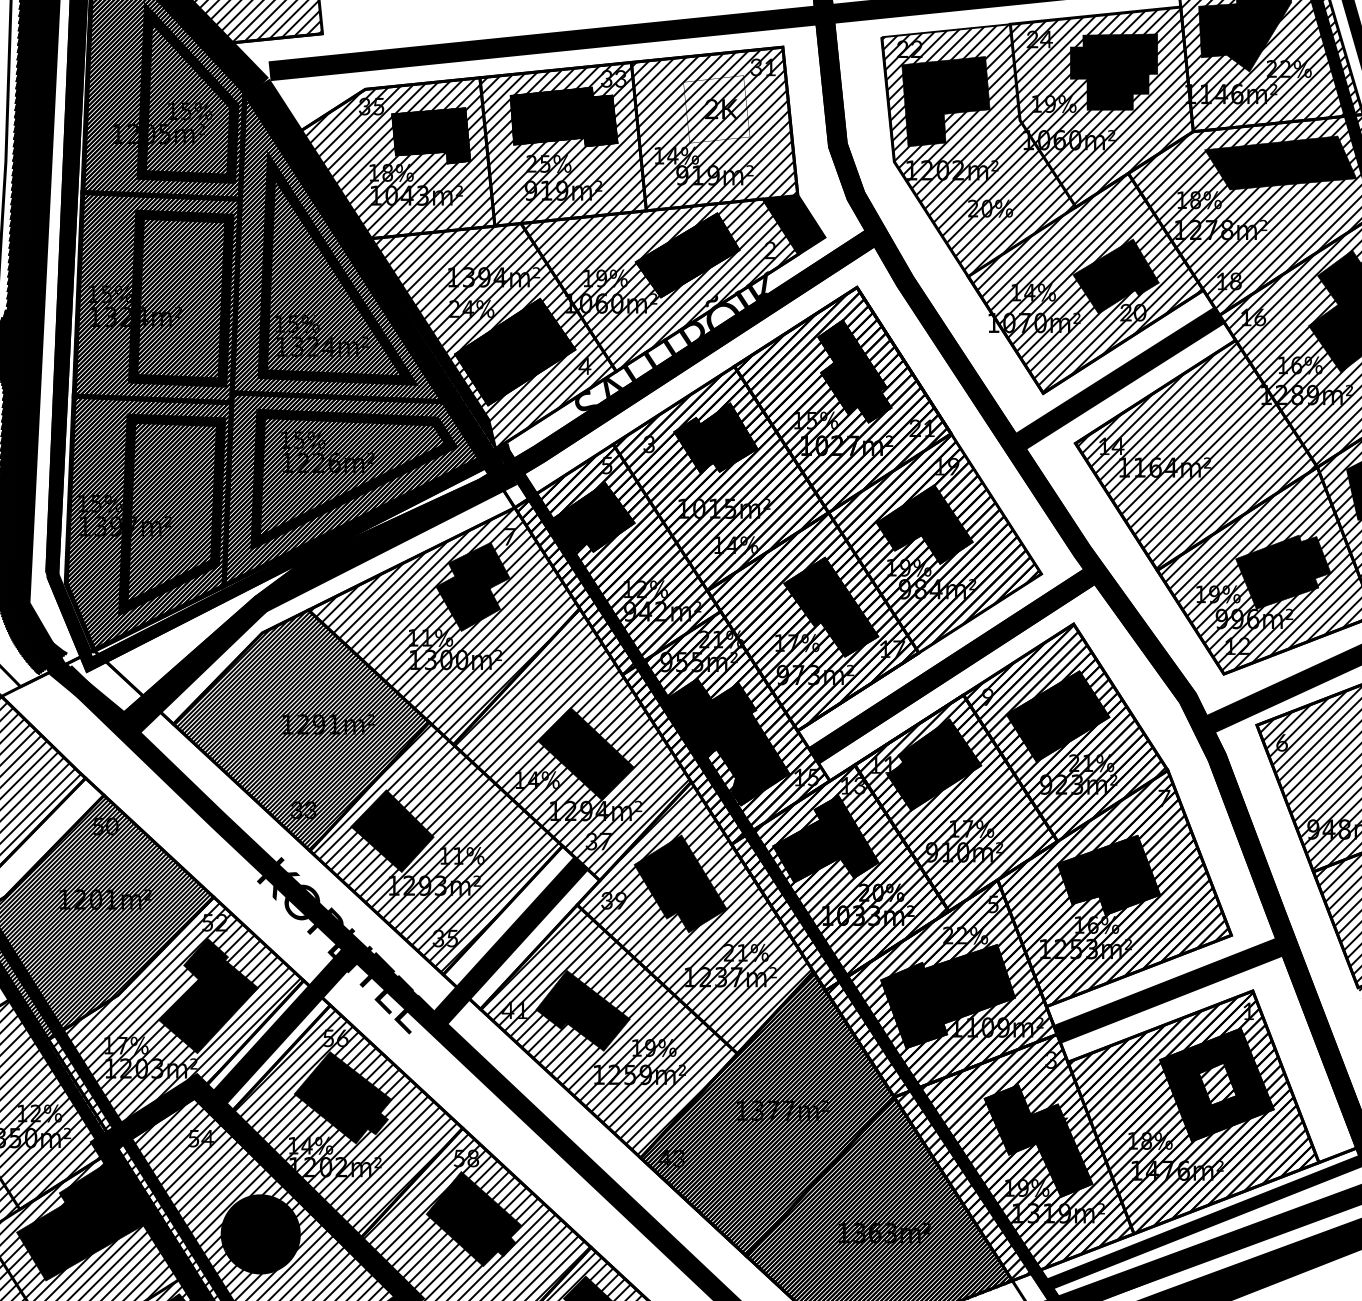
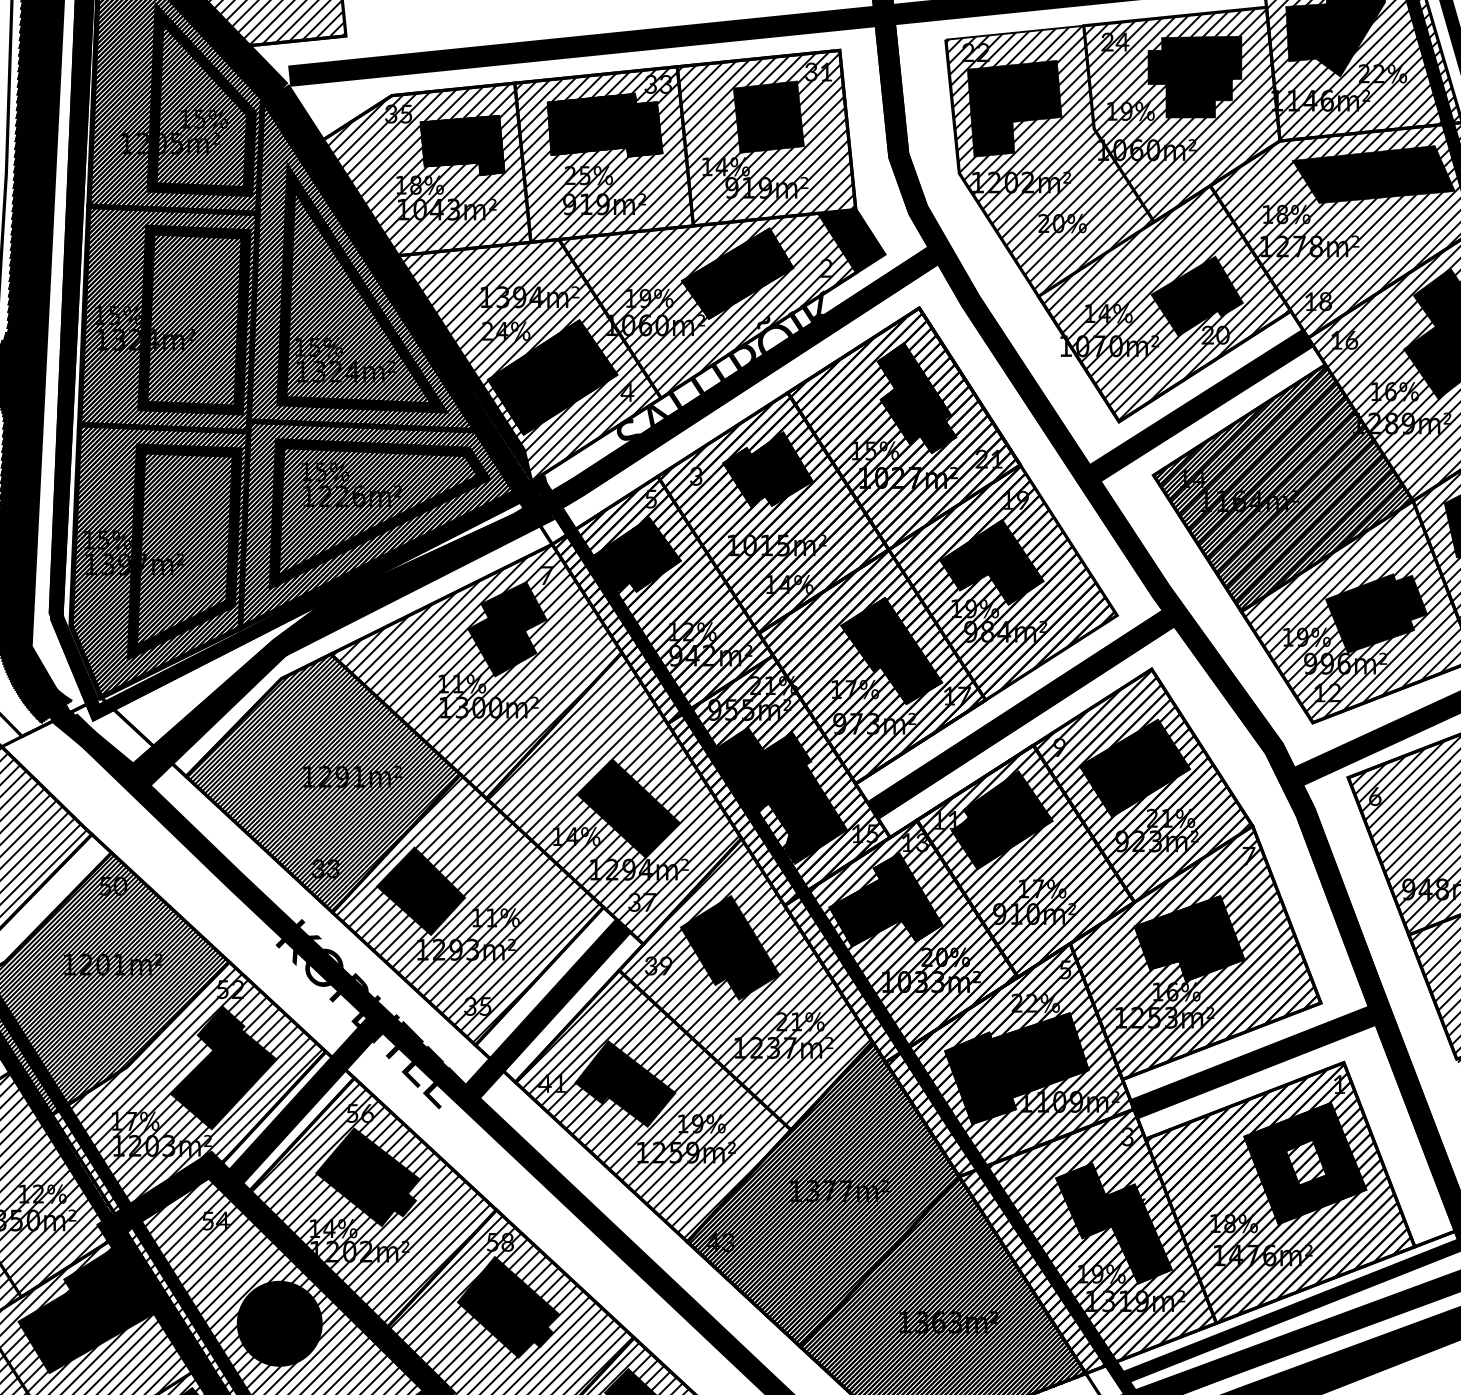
fill: (716, 109) -> (768, 117), added
hatch: (1196, 455) -> (1283, 488), added

